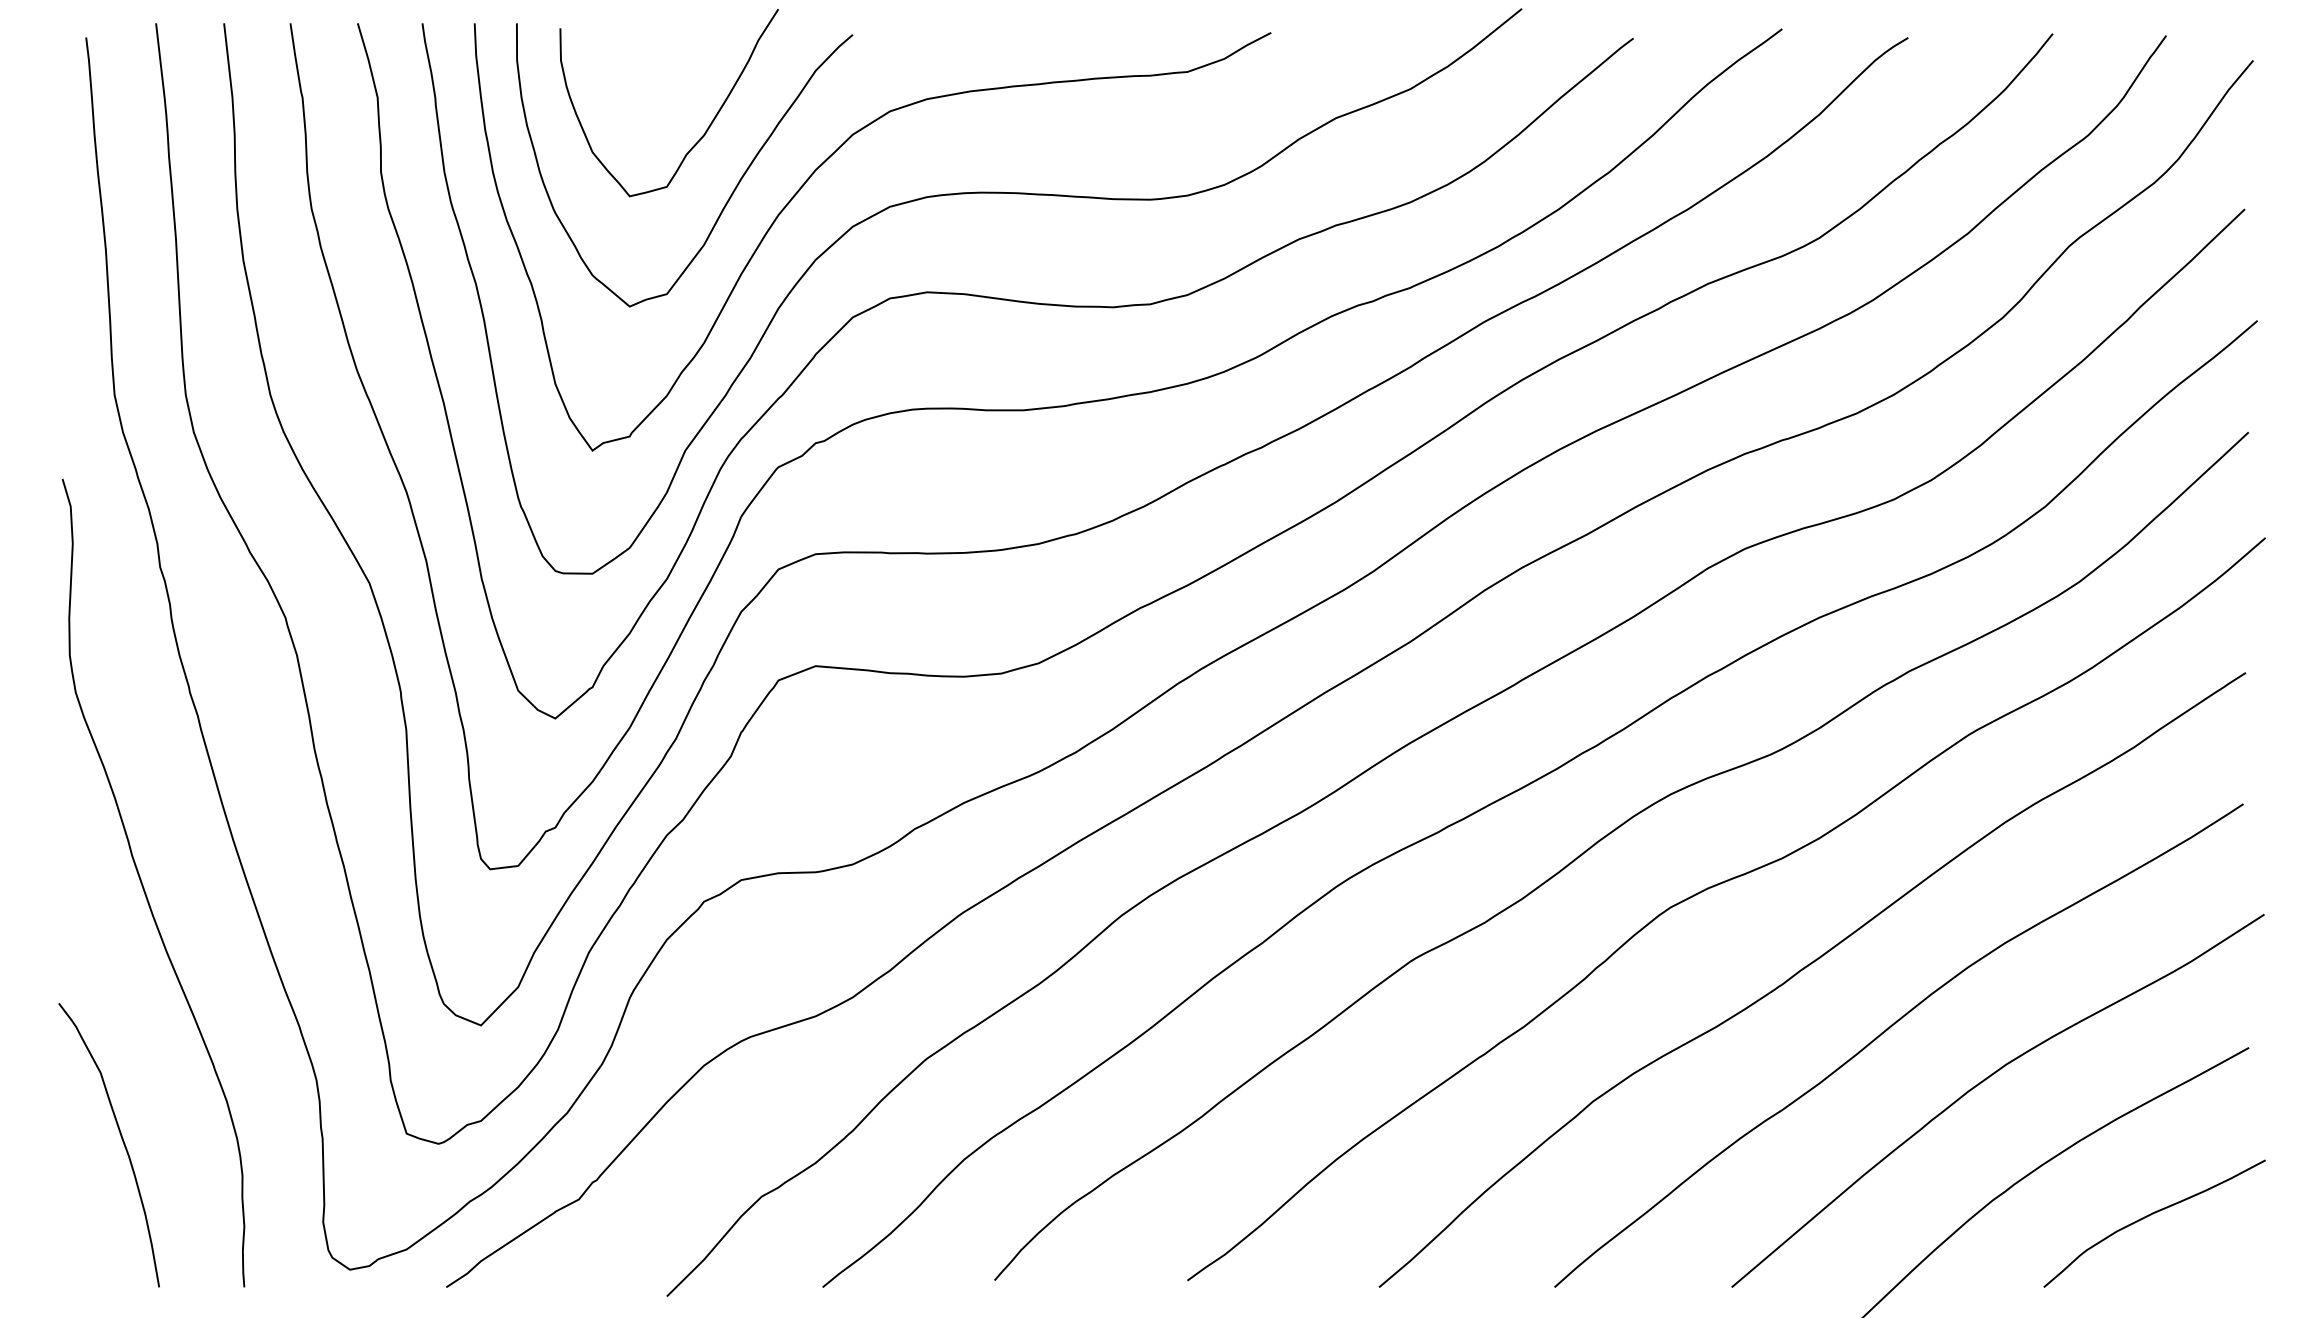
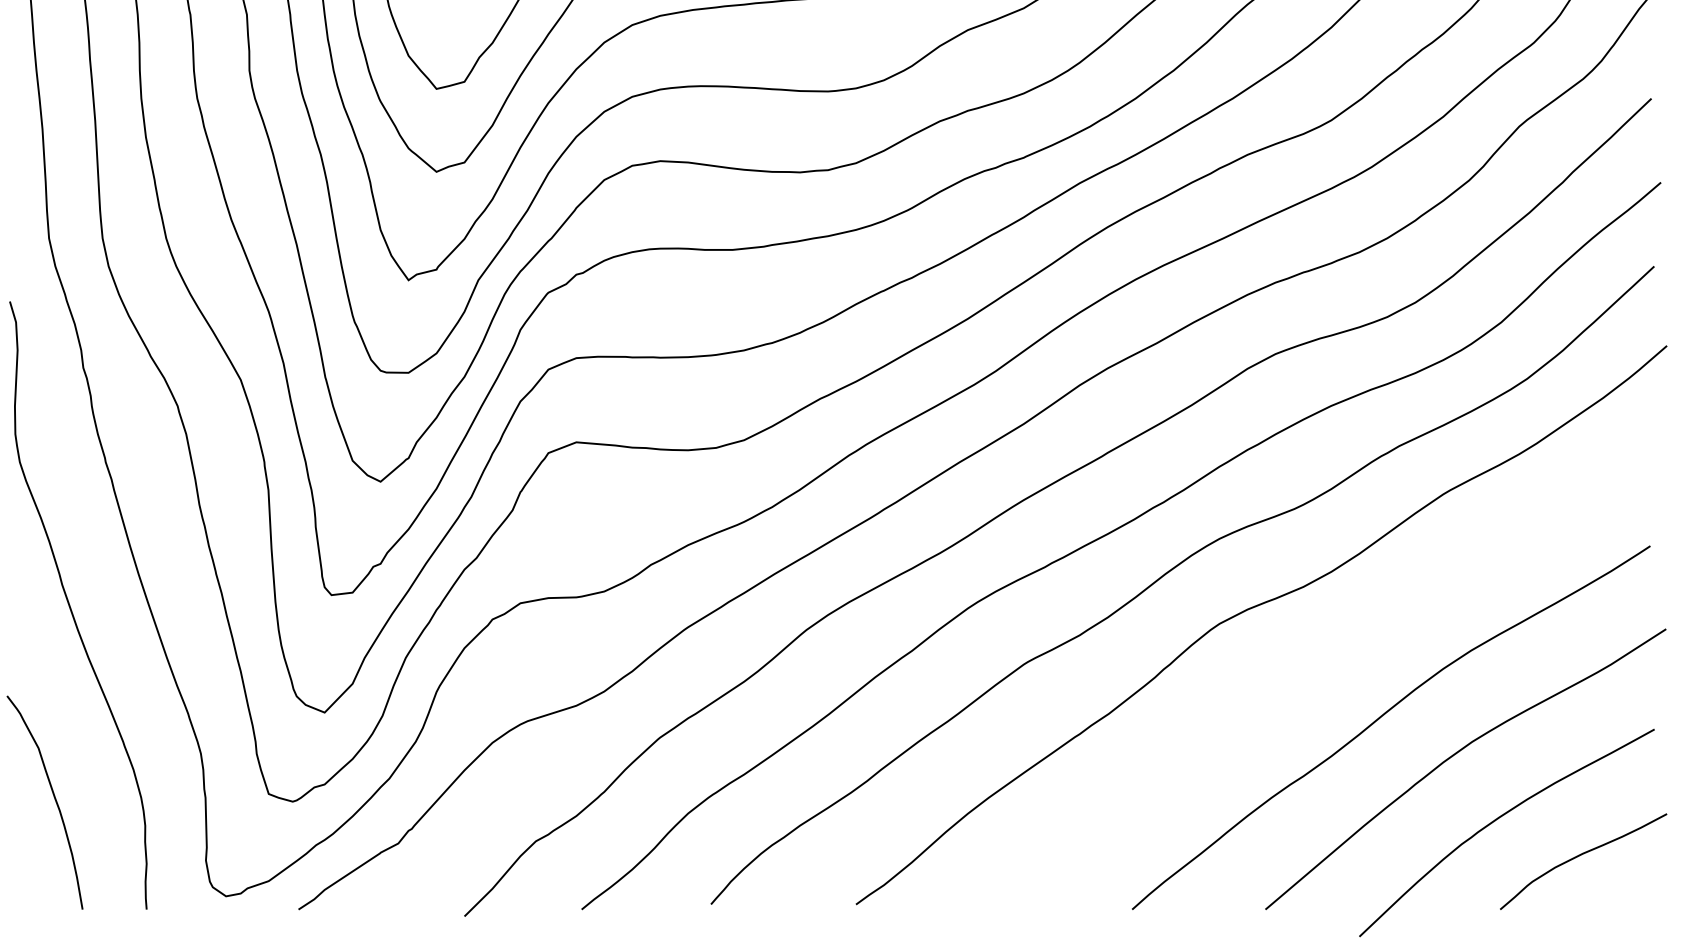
curve: (1804, 969) -> (1320, 670), removed

